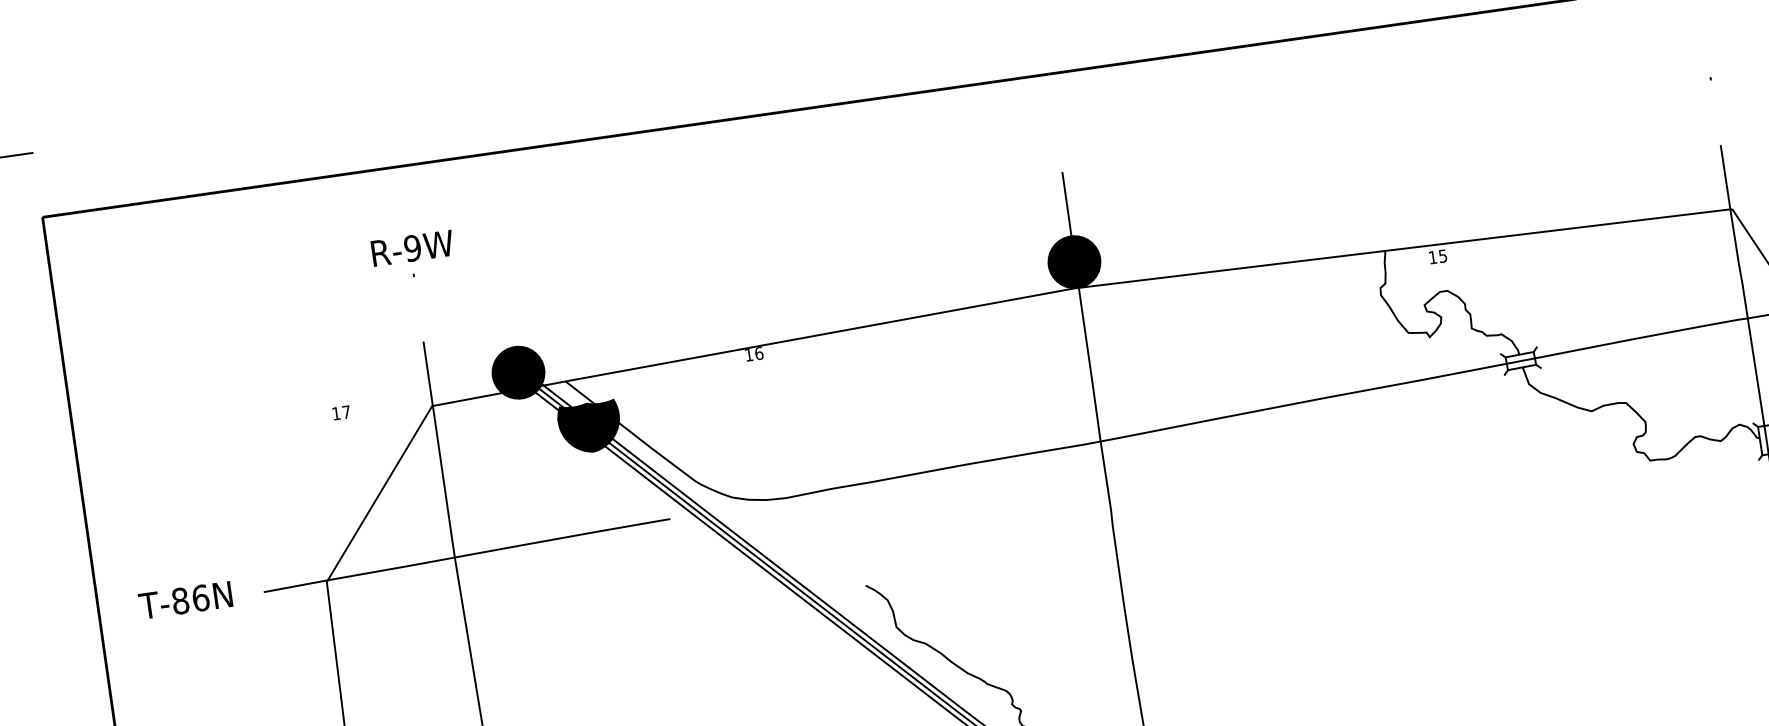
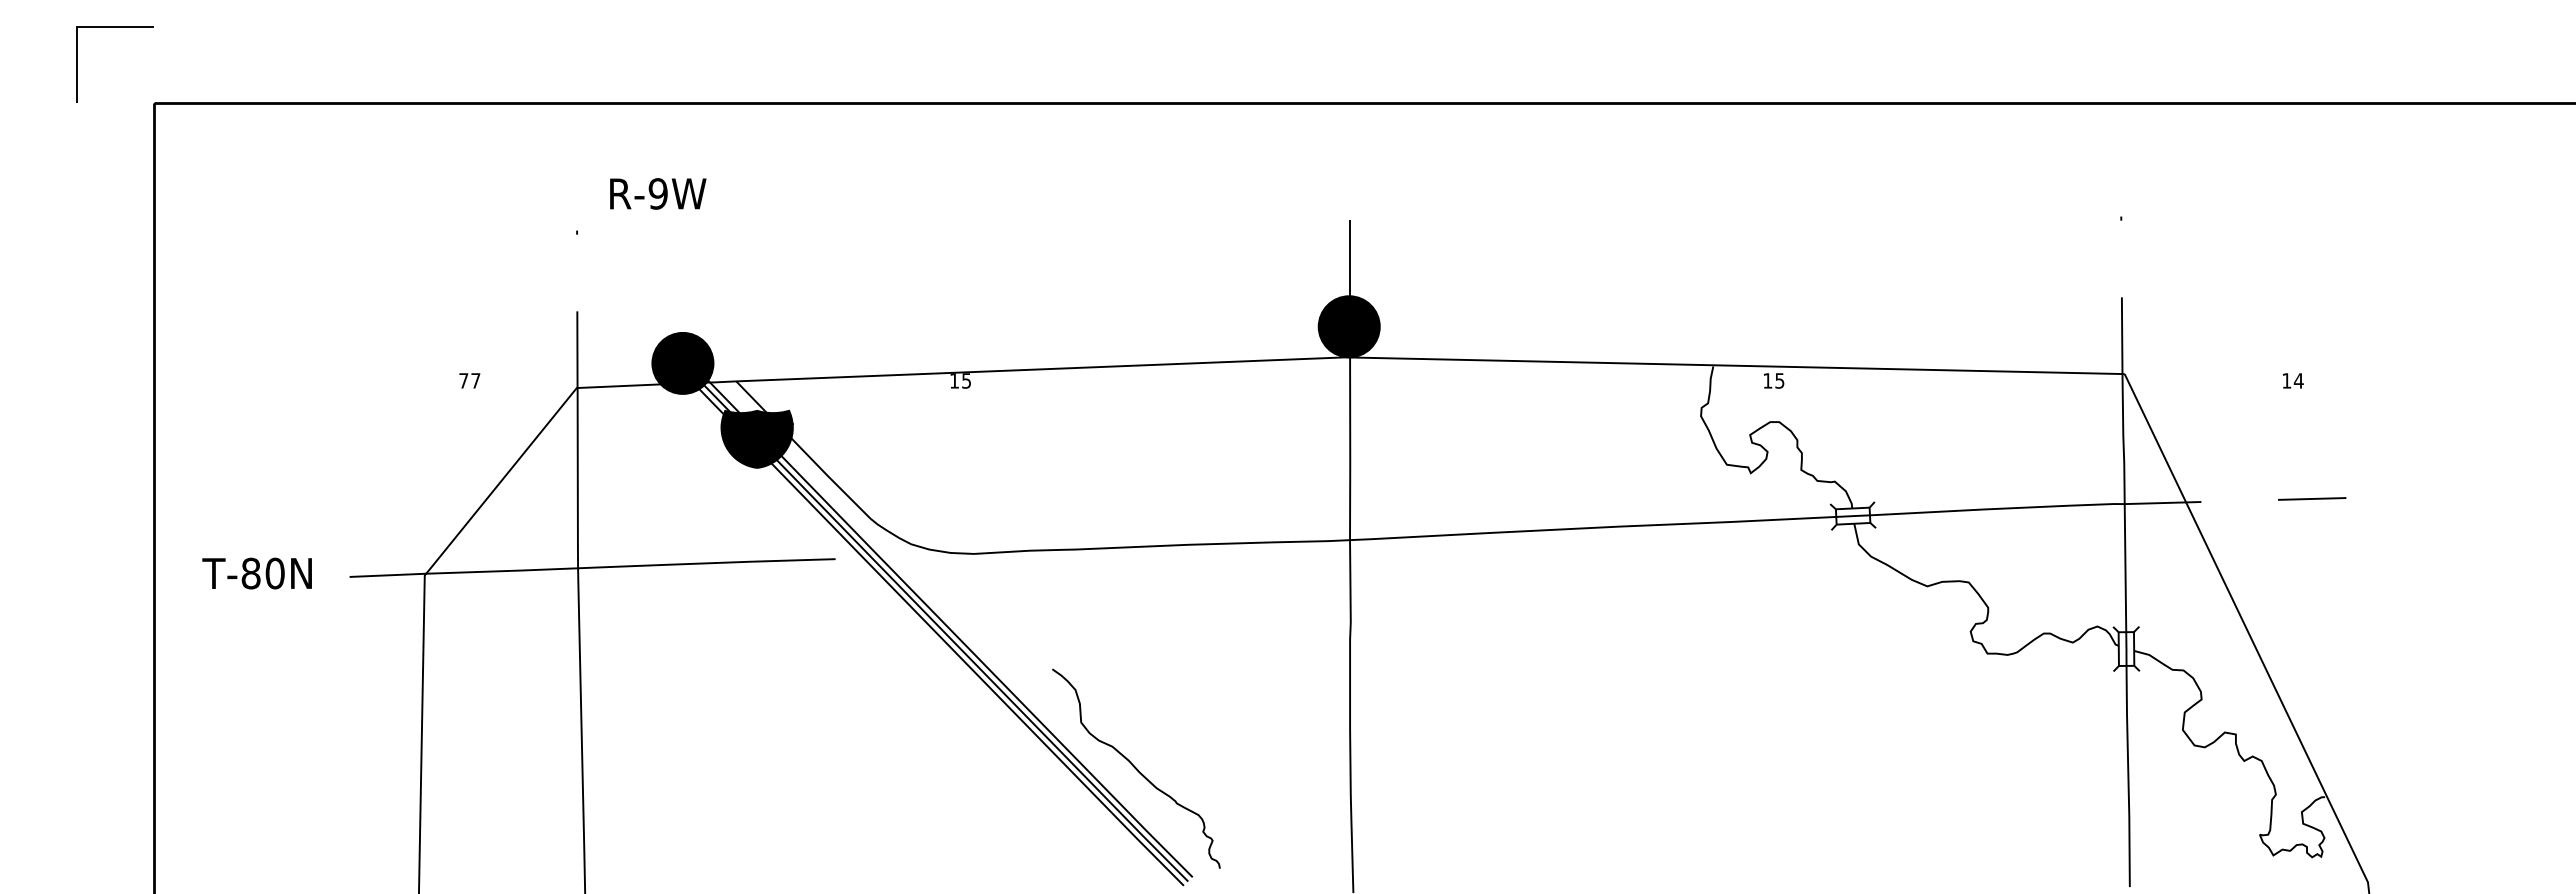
text: (412, 247) -> (658, 193), moved
text: (759, 353) -> (966, 380), 16 -> 15
text: (336, 413) -> (463, 380), 17 -> 77
text: (200, 598) -> (274, 573), T-86N -> T-80N

